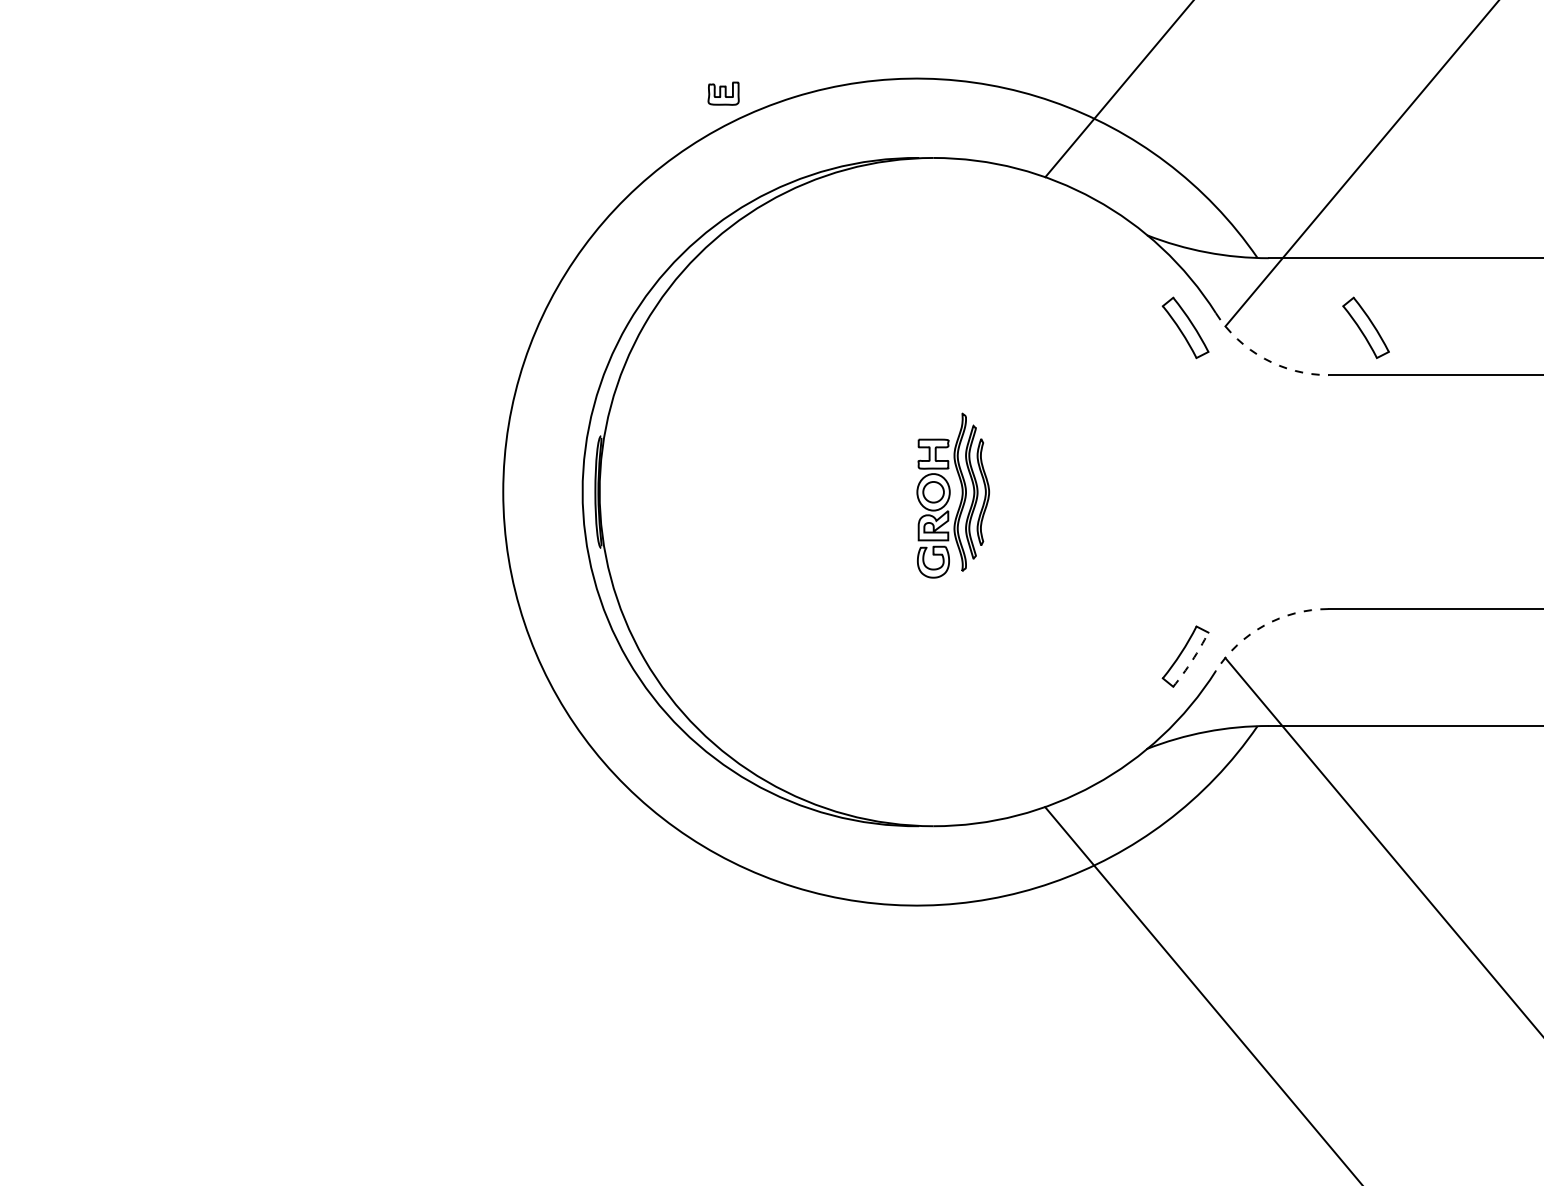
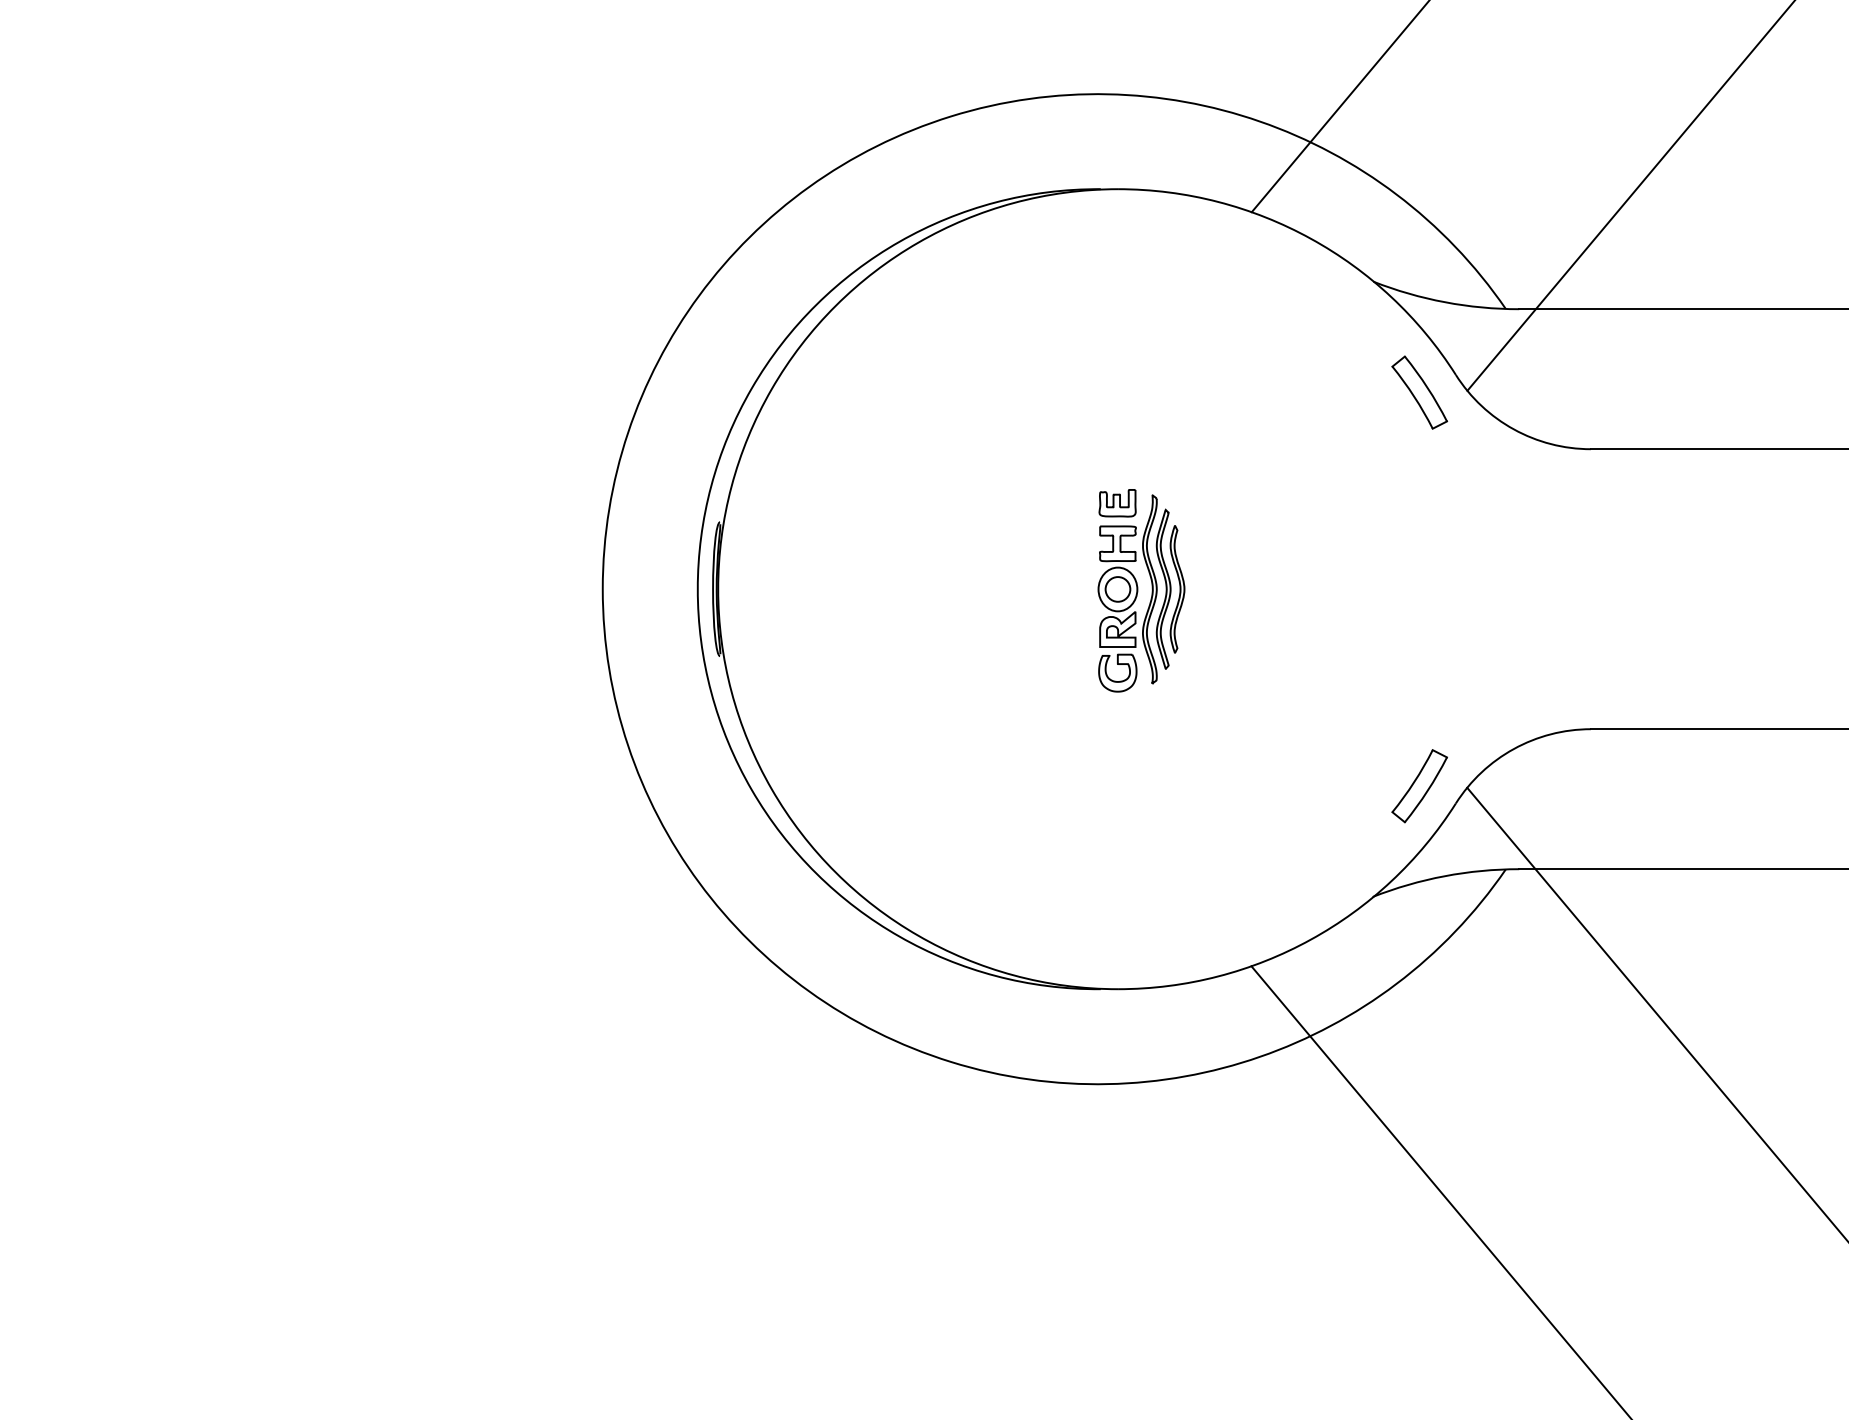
part: (723, 93) -> (1117, 503), moved
part: (1365, 327) -> (1635, 392), removed
arc: (1263, 358) -> (1513, 429), dashed -> solid
arc: (1263, 625) -> (1513, 749), dashed -> solid
arc: (1192, 660) -> (1427, 790), dashed -> solid

